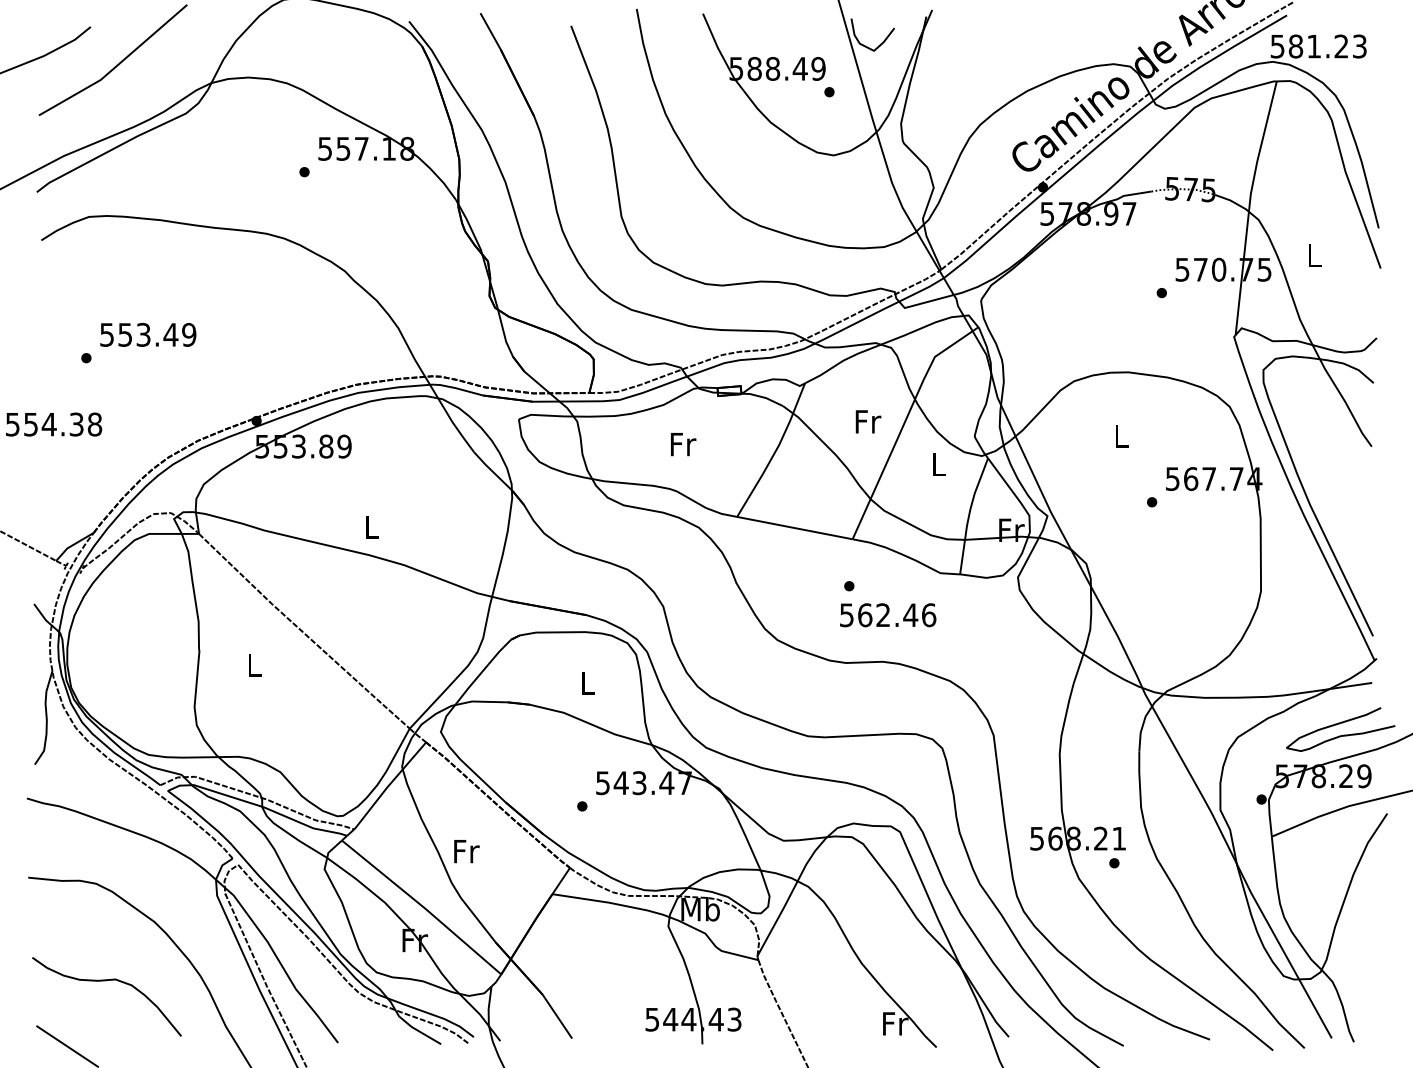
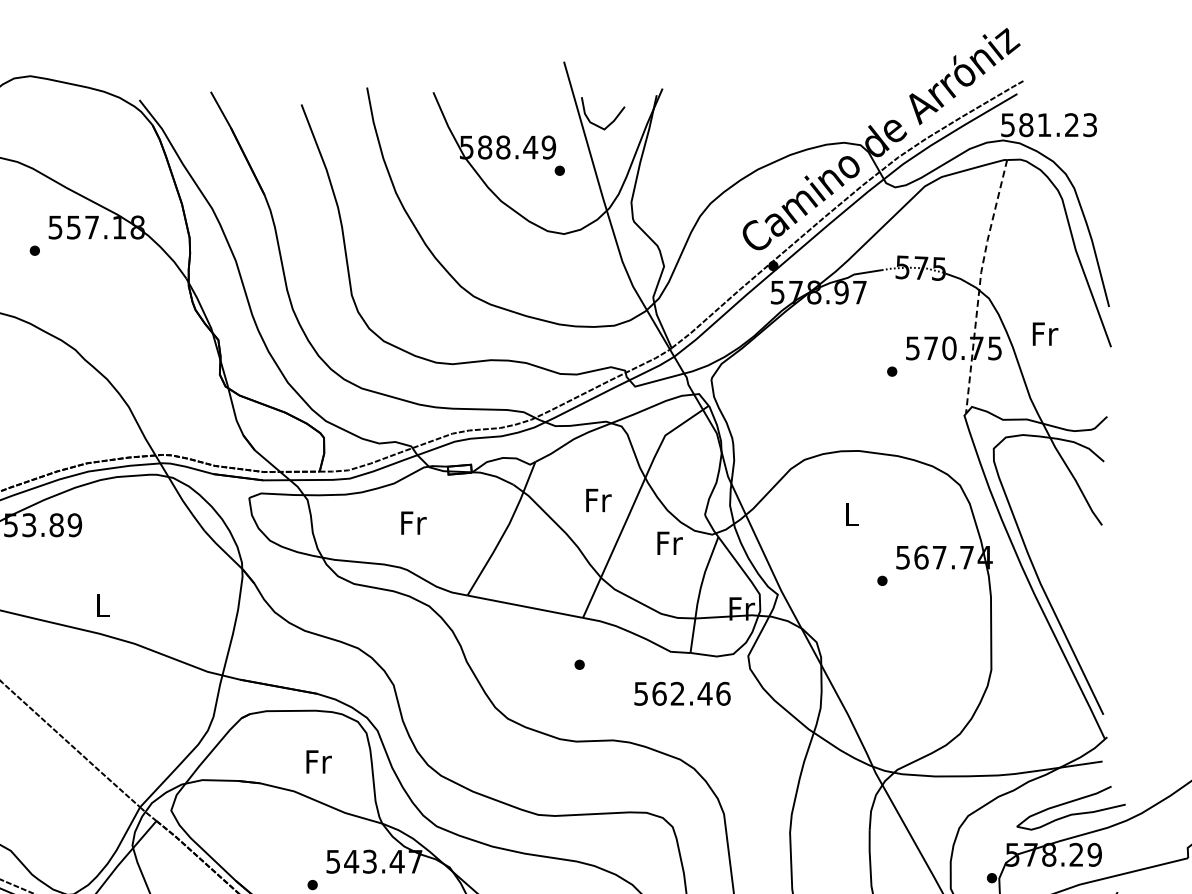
line: (1249, 205) -> (979, 284), solid -> dashed
text: (1314, 255) -> (1044, 334), L -> Fr
text: (939, 464) -> (669, 543), L -> Fr
text: (888, 615) -> (682, 694), moved
text: (588, 682) -> (318, 761), L -> Fr

